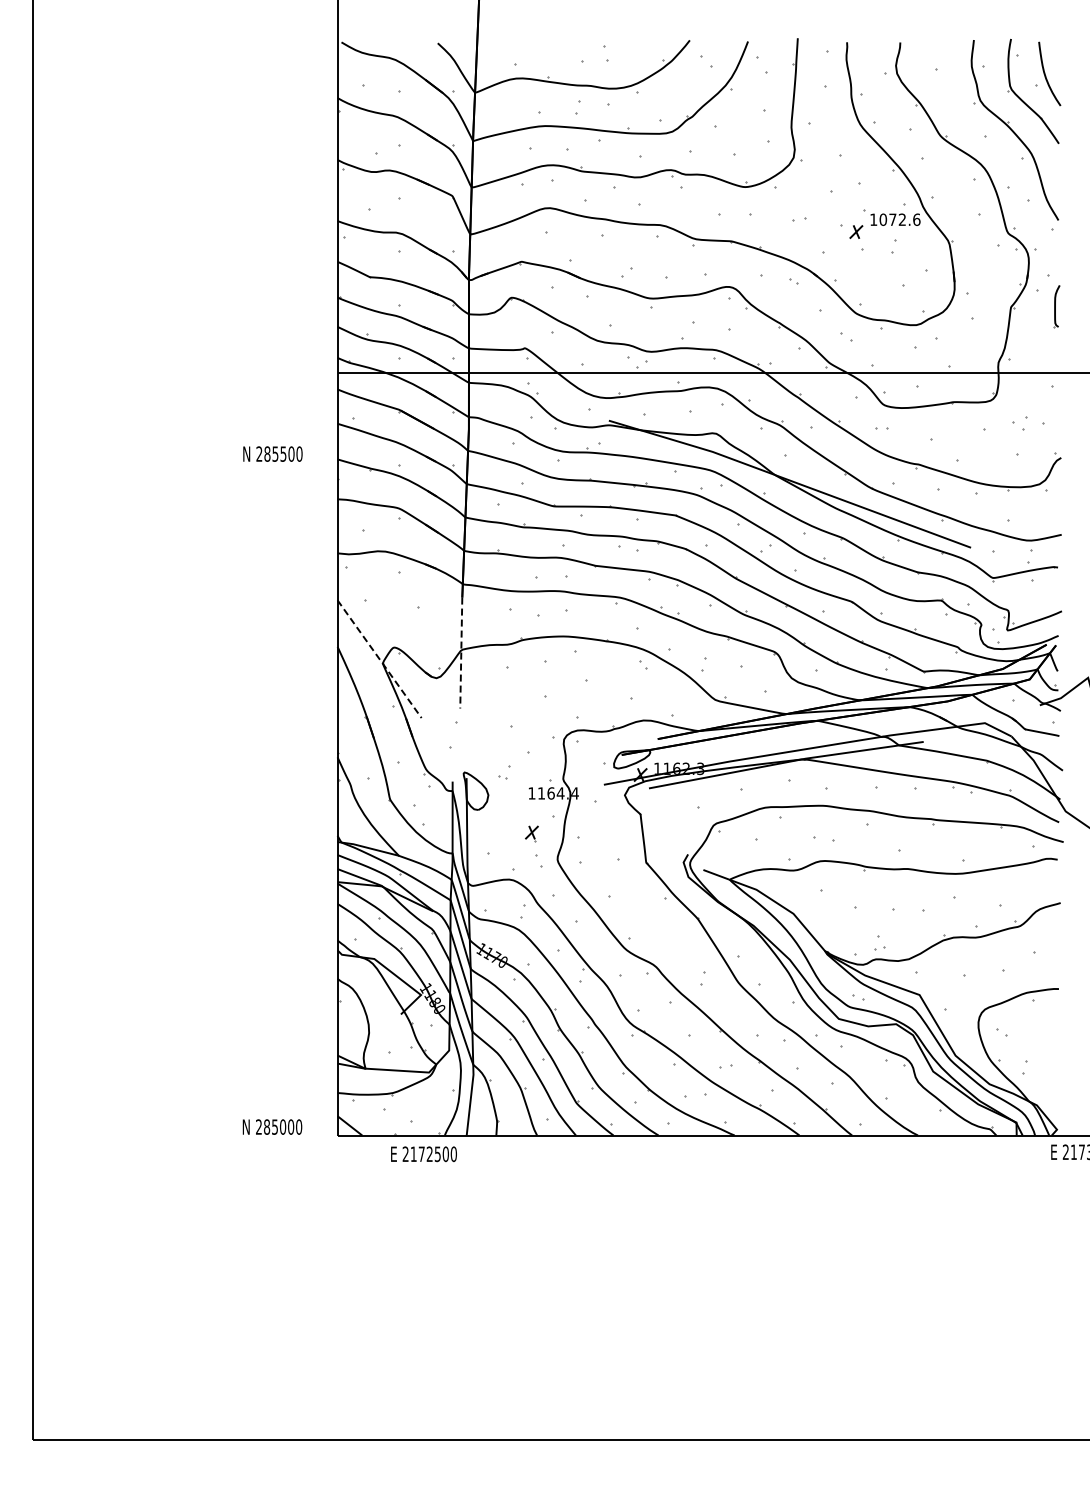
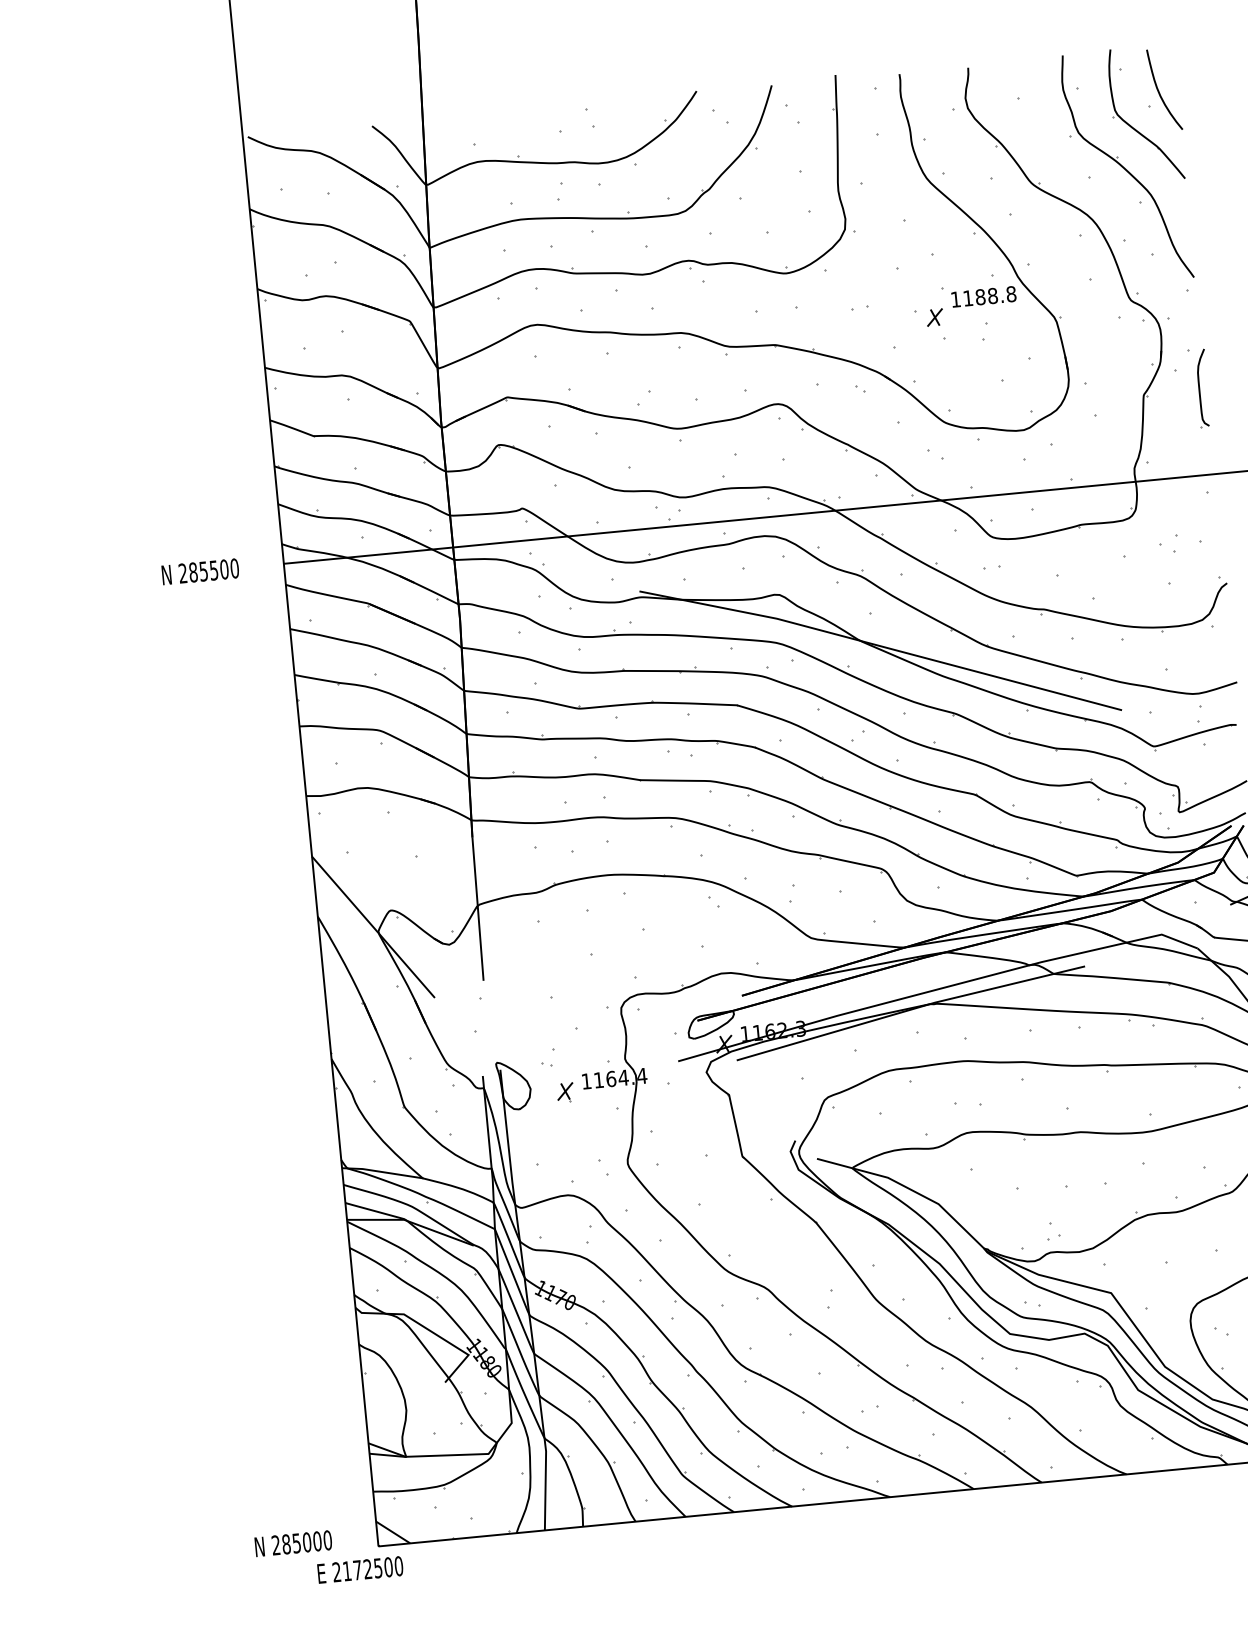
text: (899, 219) -> (989, 296), 1072.6 -> 1188.8
part: (1056, 306) -> (1202, 388), size x1.43
text: (272, 453) -> (199, 571), moved
line: (461, 653) -> (478, 909), dashed -> solid
line: (379, 659) -> (373, 927), dashed -> solid
part: (531, 833) -> (564, 1092), moved
text: (423, 1154) -> (359, 1570), moved

